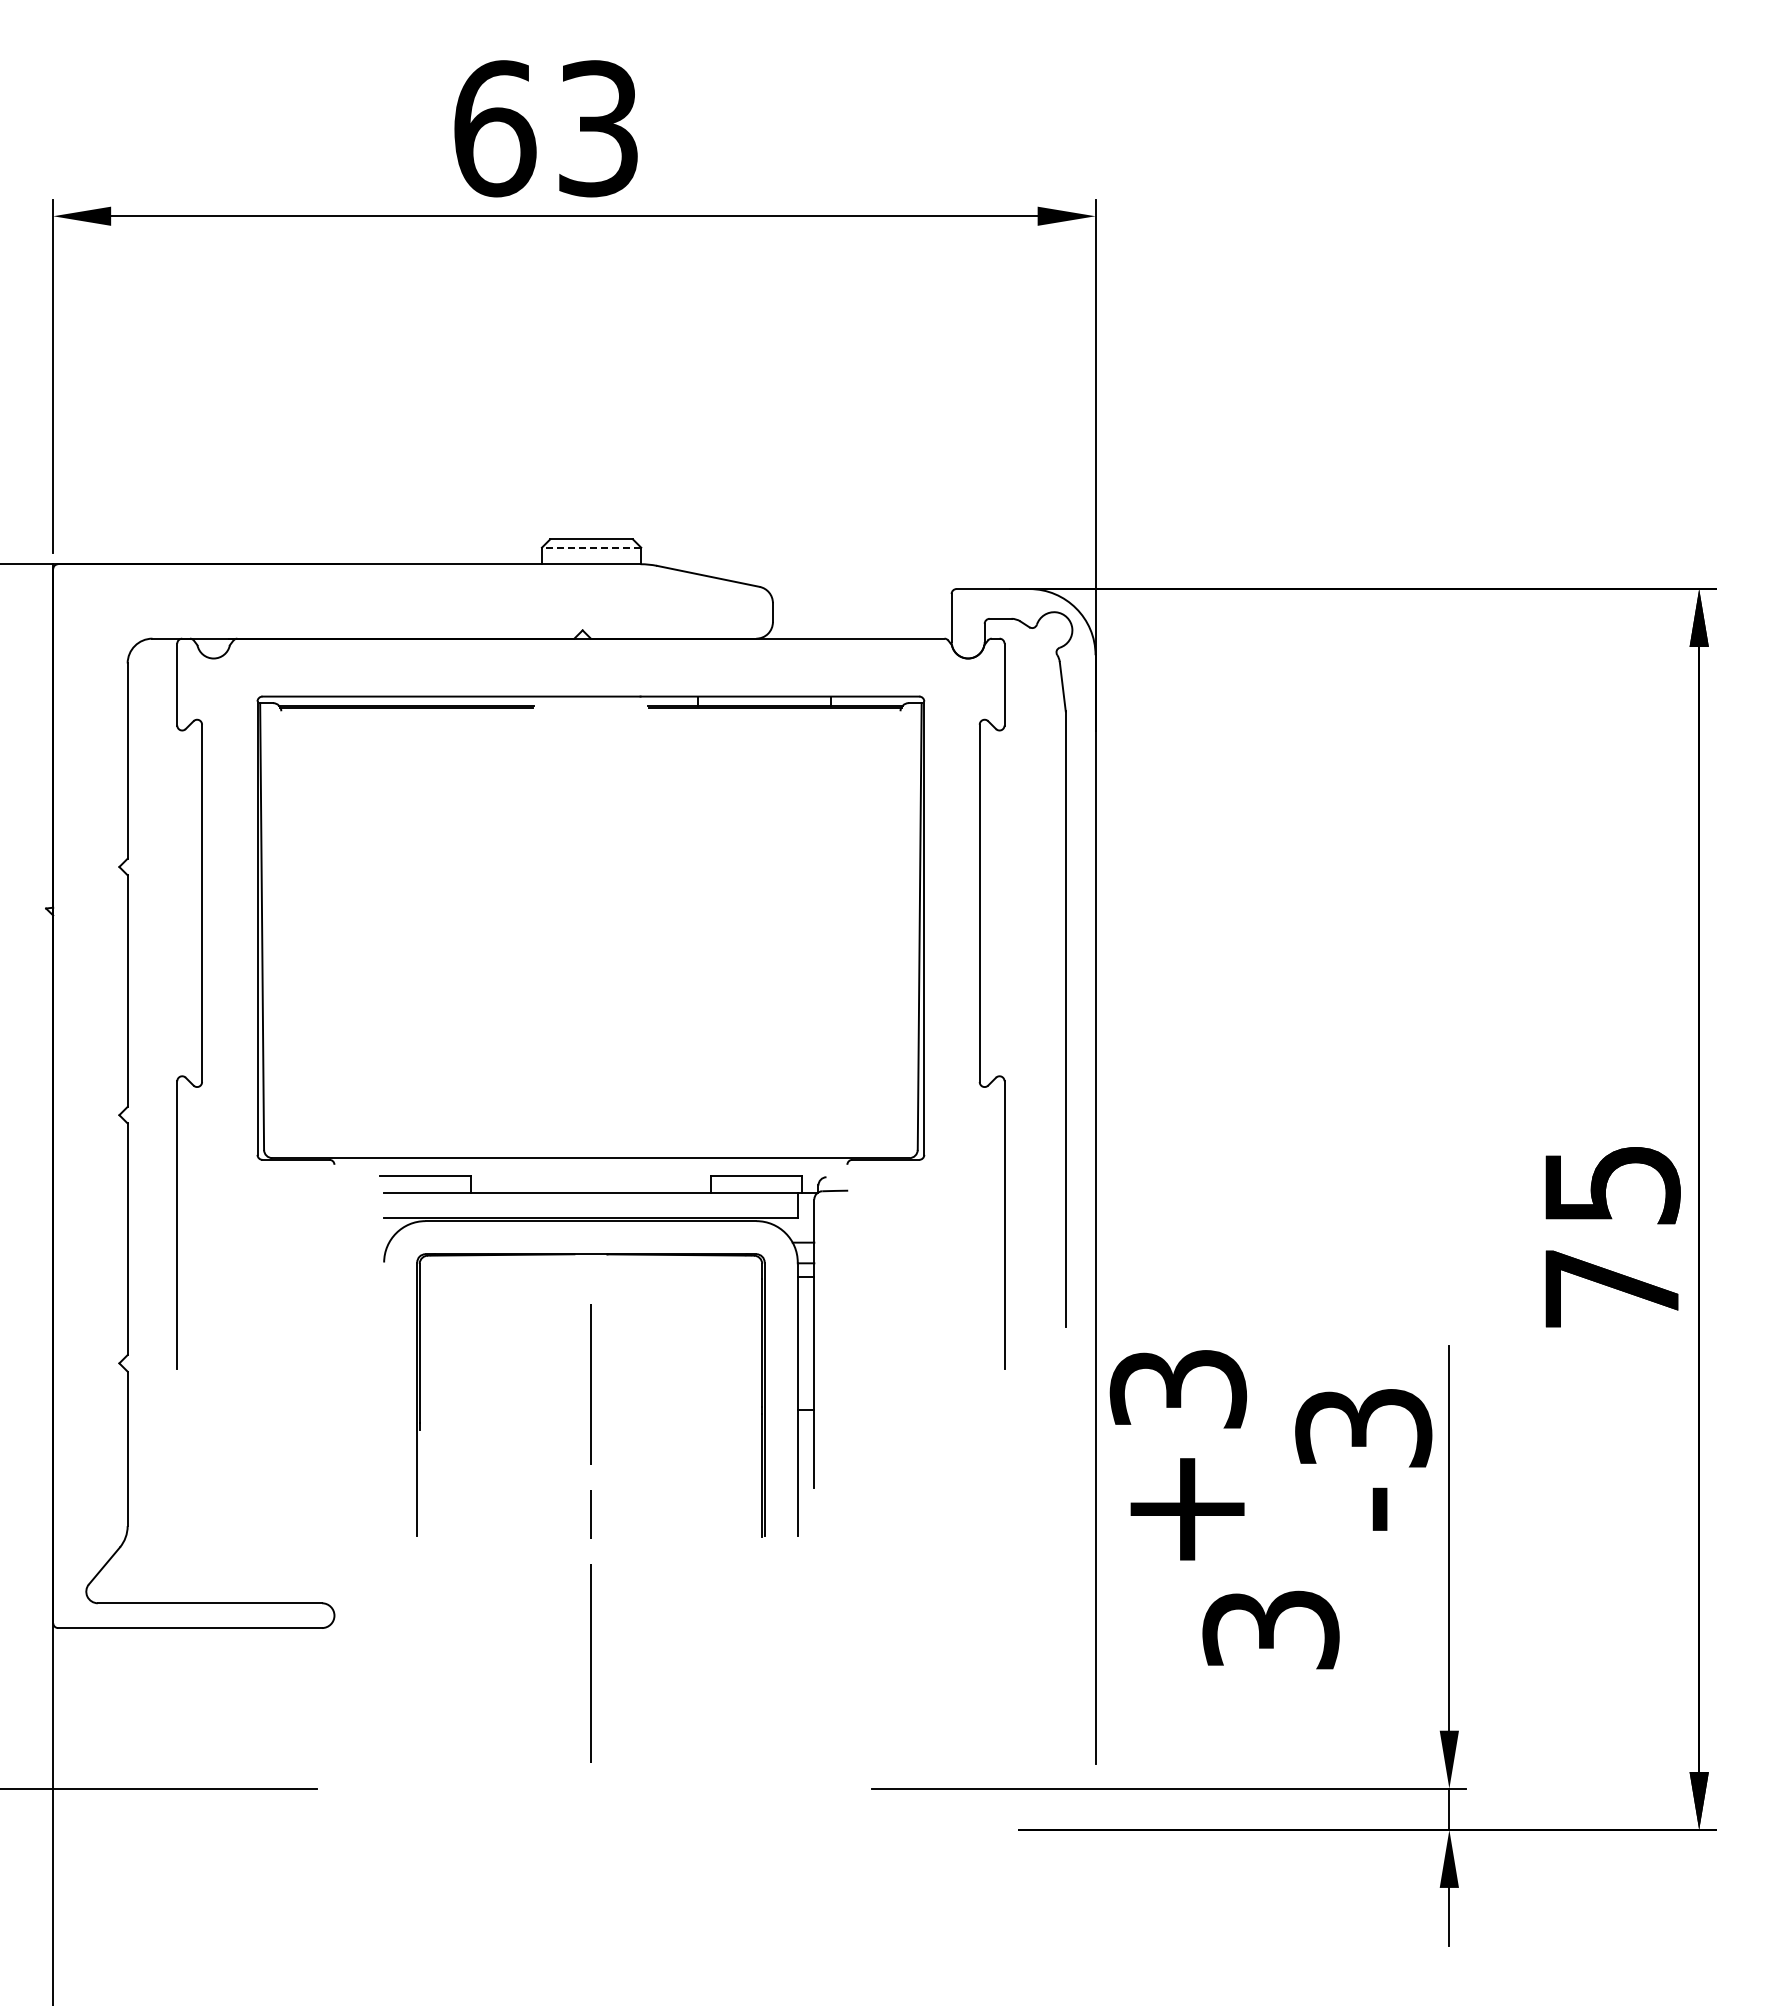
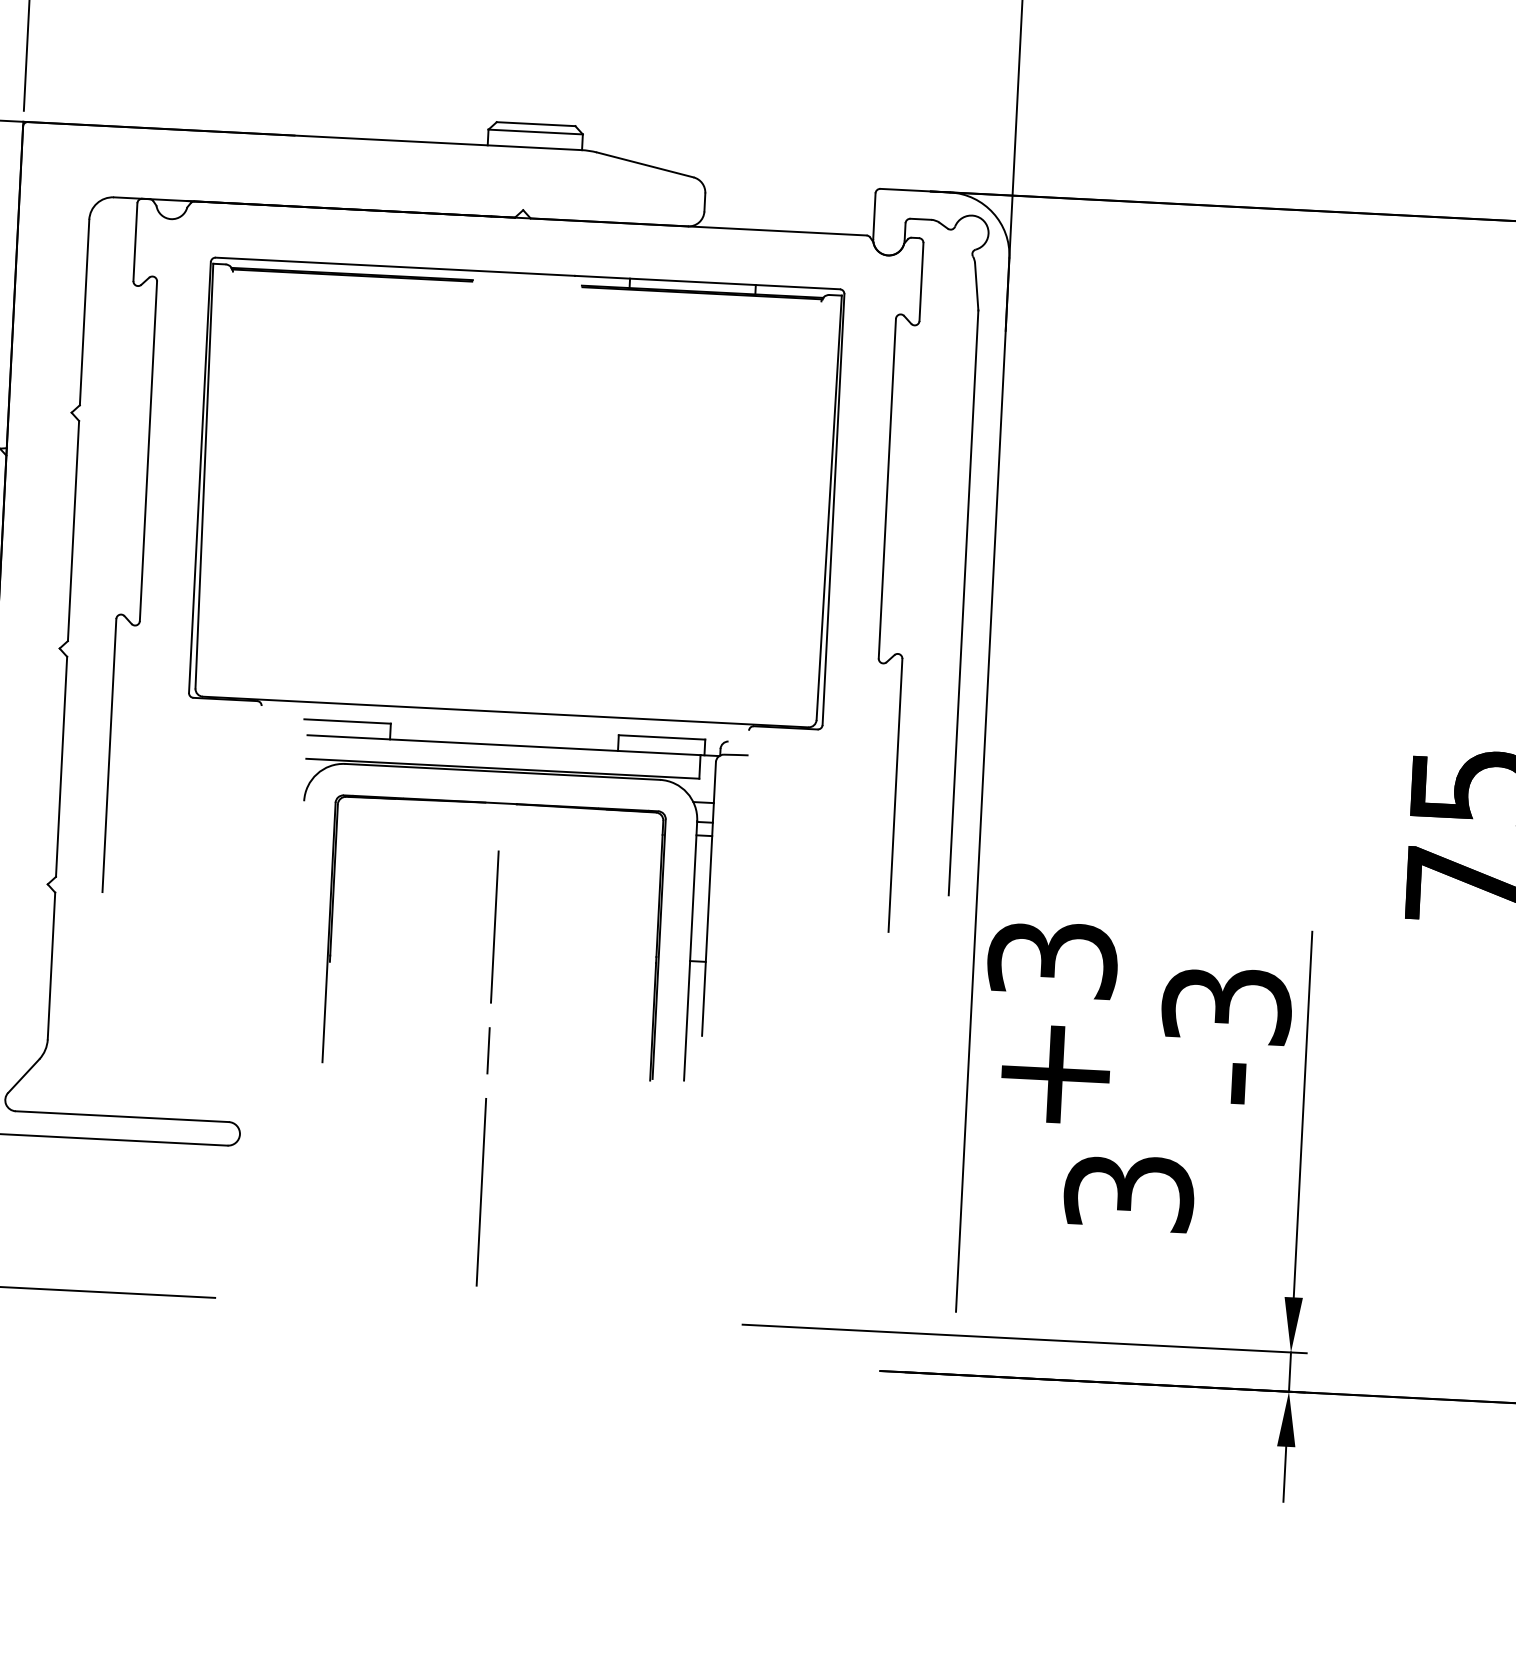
line: (591, 547) -> (535, 131), dashed -> solid

